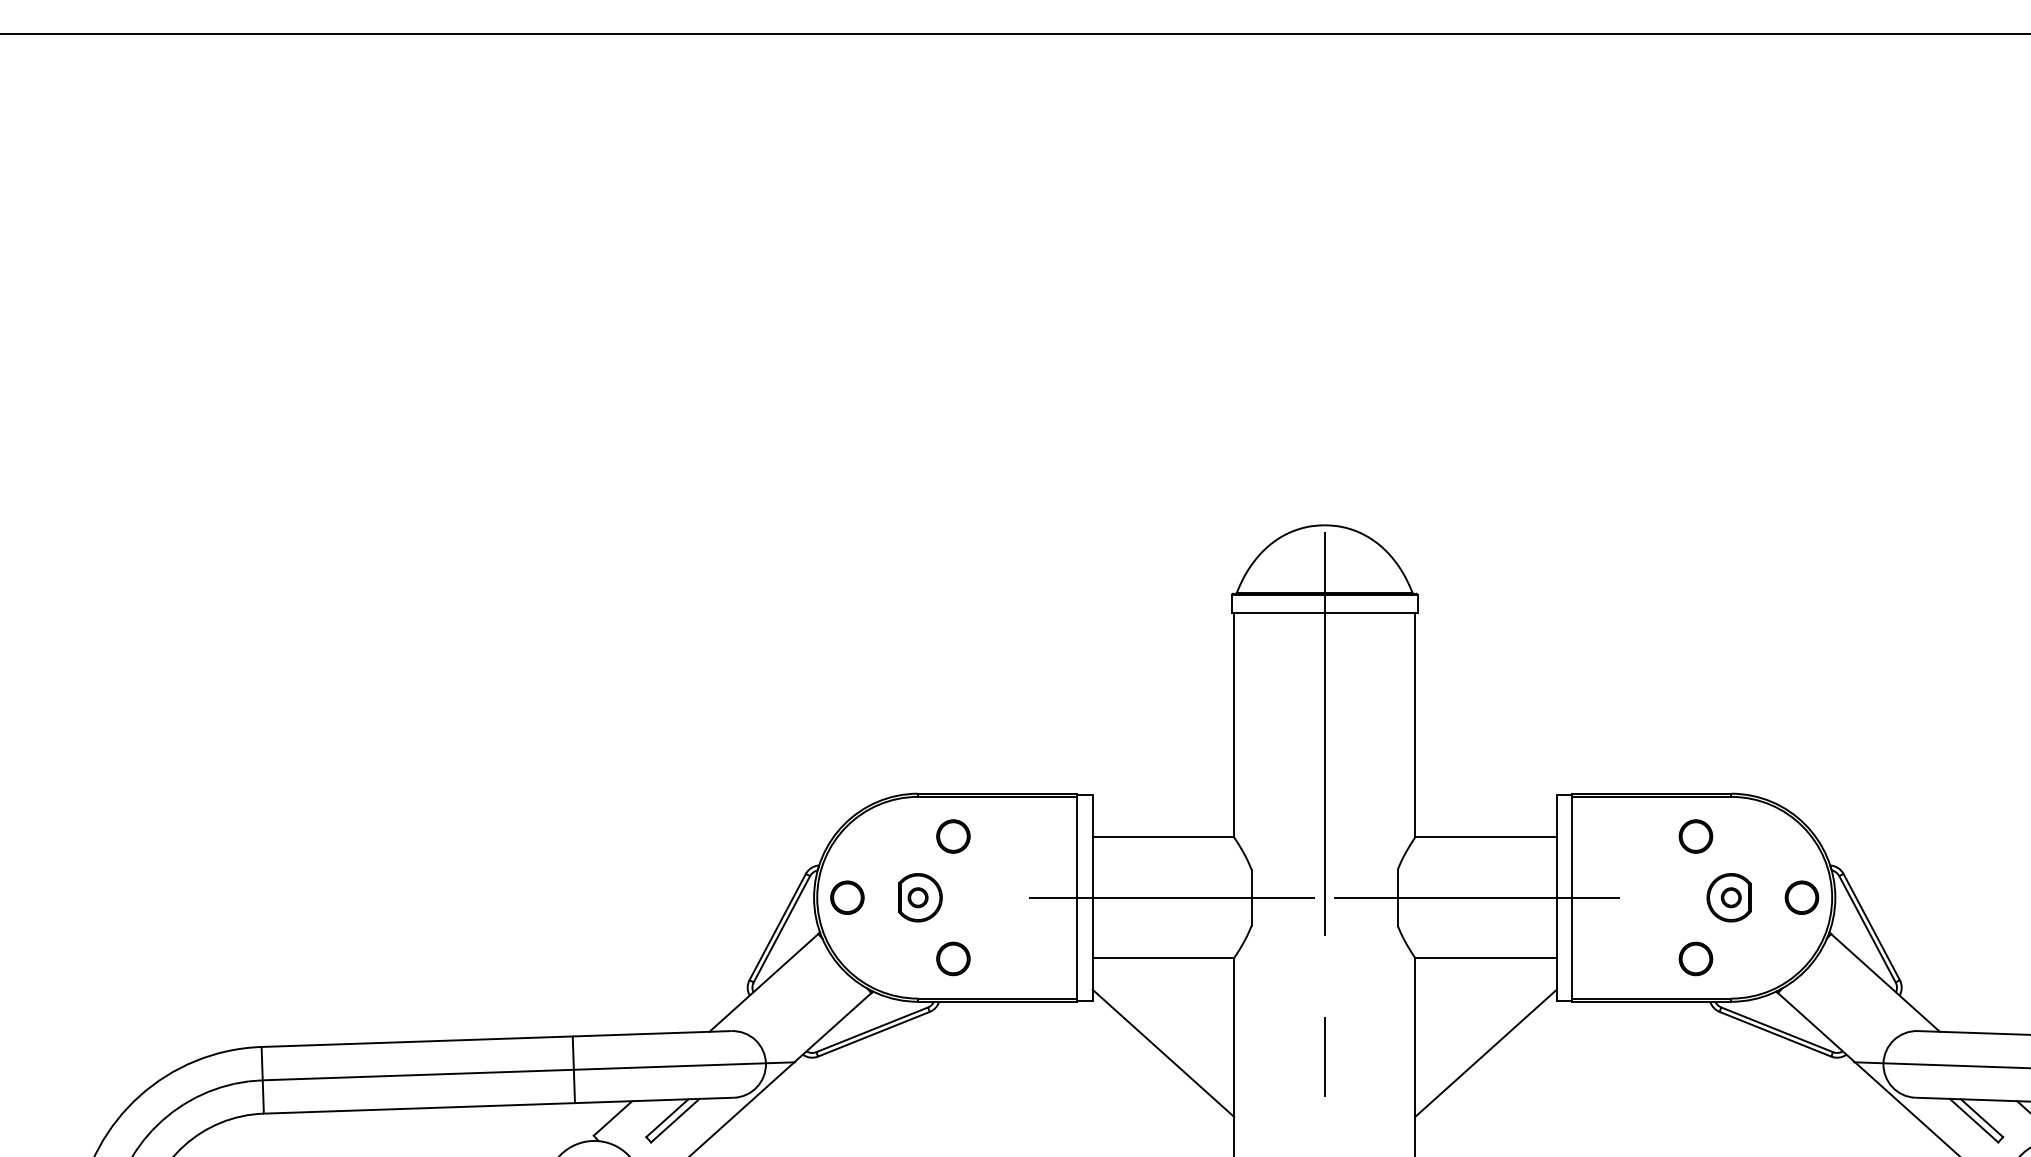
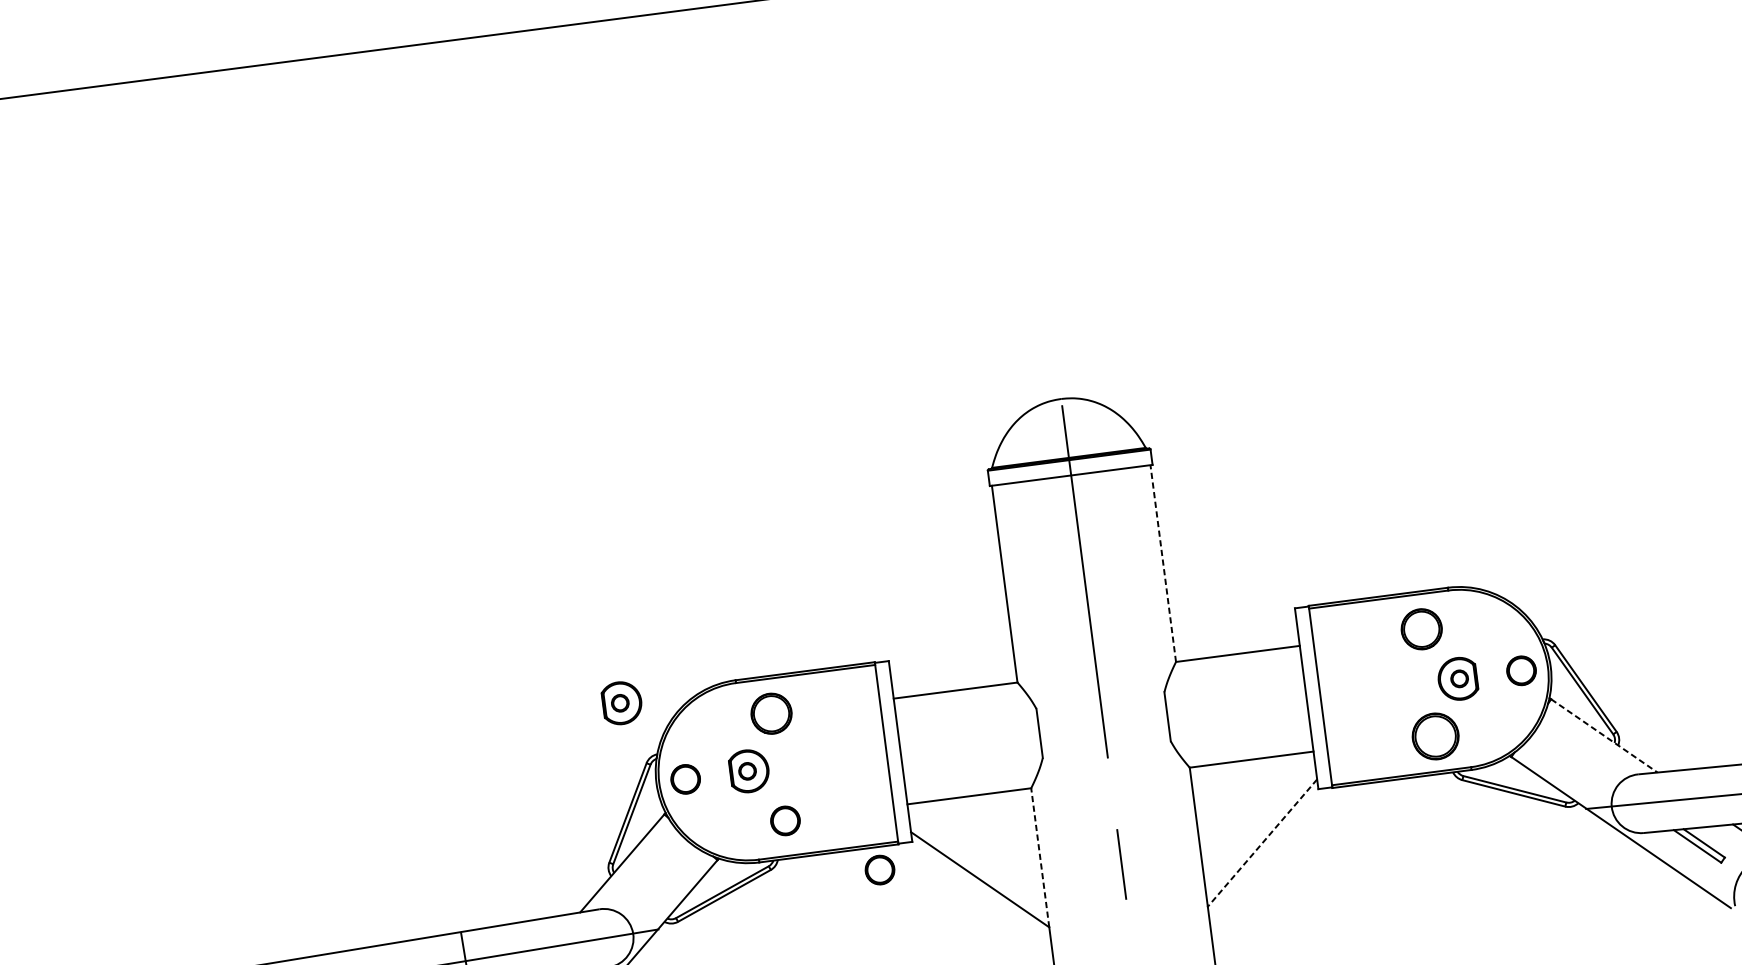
line: (1415, 724) -> (1163, 563), solid -> dashed
part: (787, 802) -> (622, 702), added
circle: (953, 836) -> (771, 713), size x1.4
part: (1695, 836) -> (1421, 629), size x1.4
line: (1172, 897) -> (970, 742), removed
line: (1477, 897) -> (1237, 707), removed
part: (1695, 958) -> (1435, 736), size x1.6
line: (1885, 983) -> (1604, 736), solid -> dashed
part: (1052, 1027) -> (880, 869), added
line: (1234, 1037) -> (1040, 857), solid -> dashed
line: (1485, 1053) -> (1262, 843), solid -> dashed

